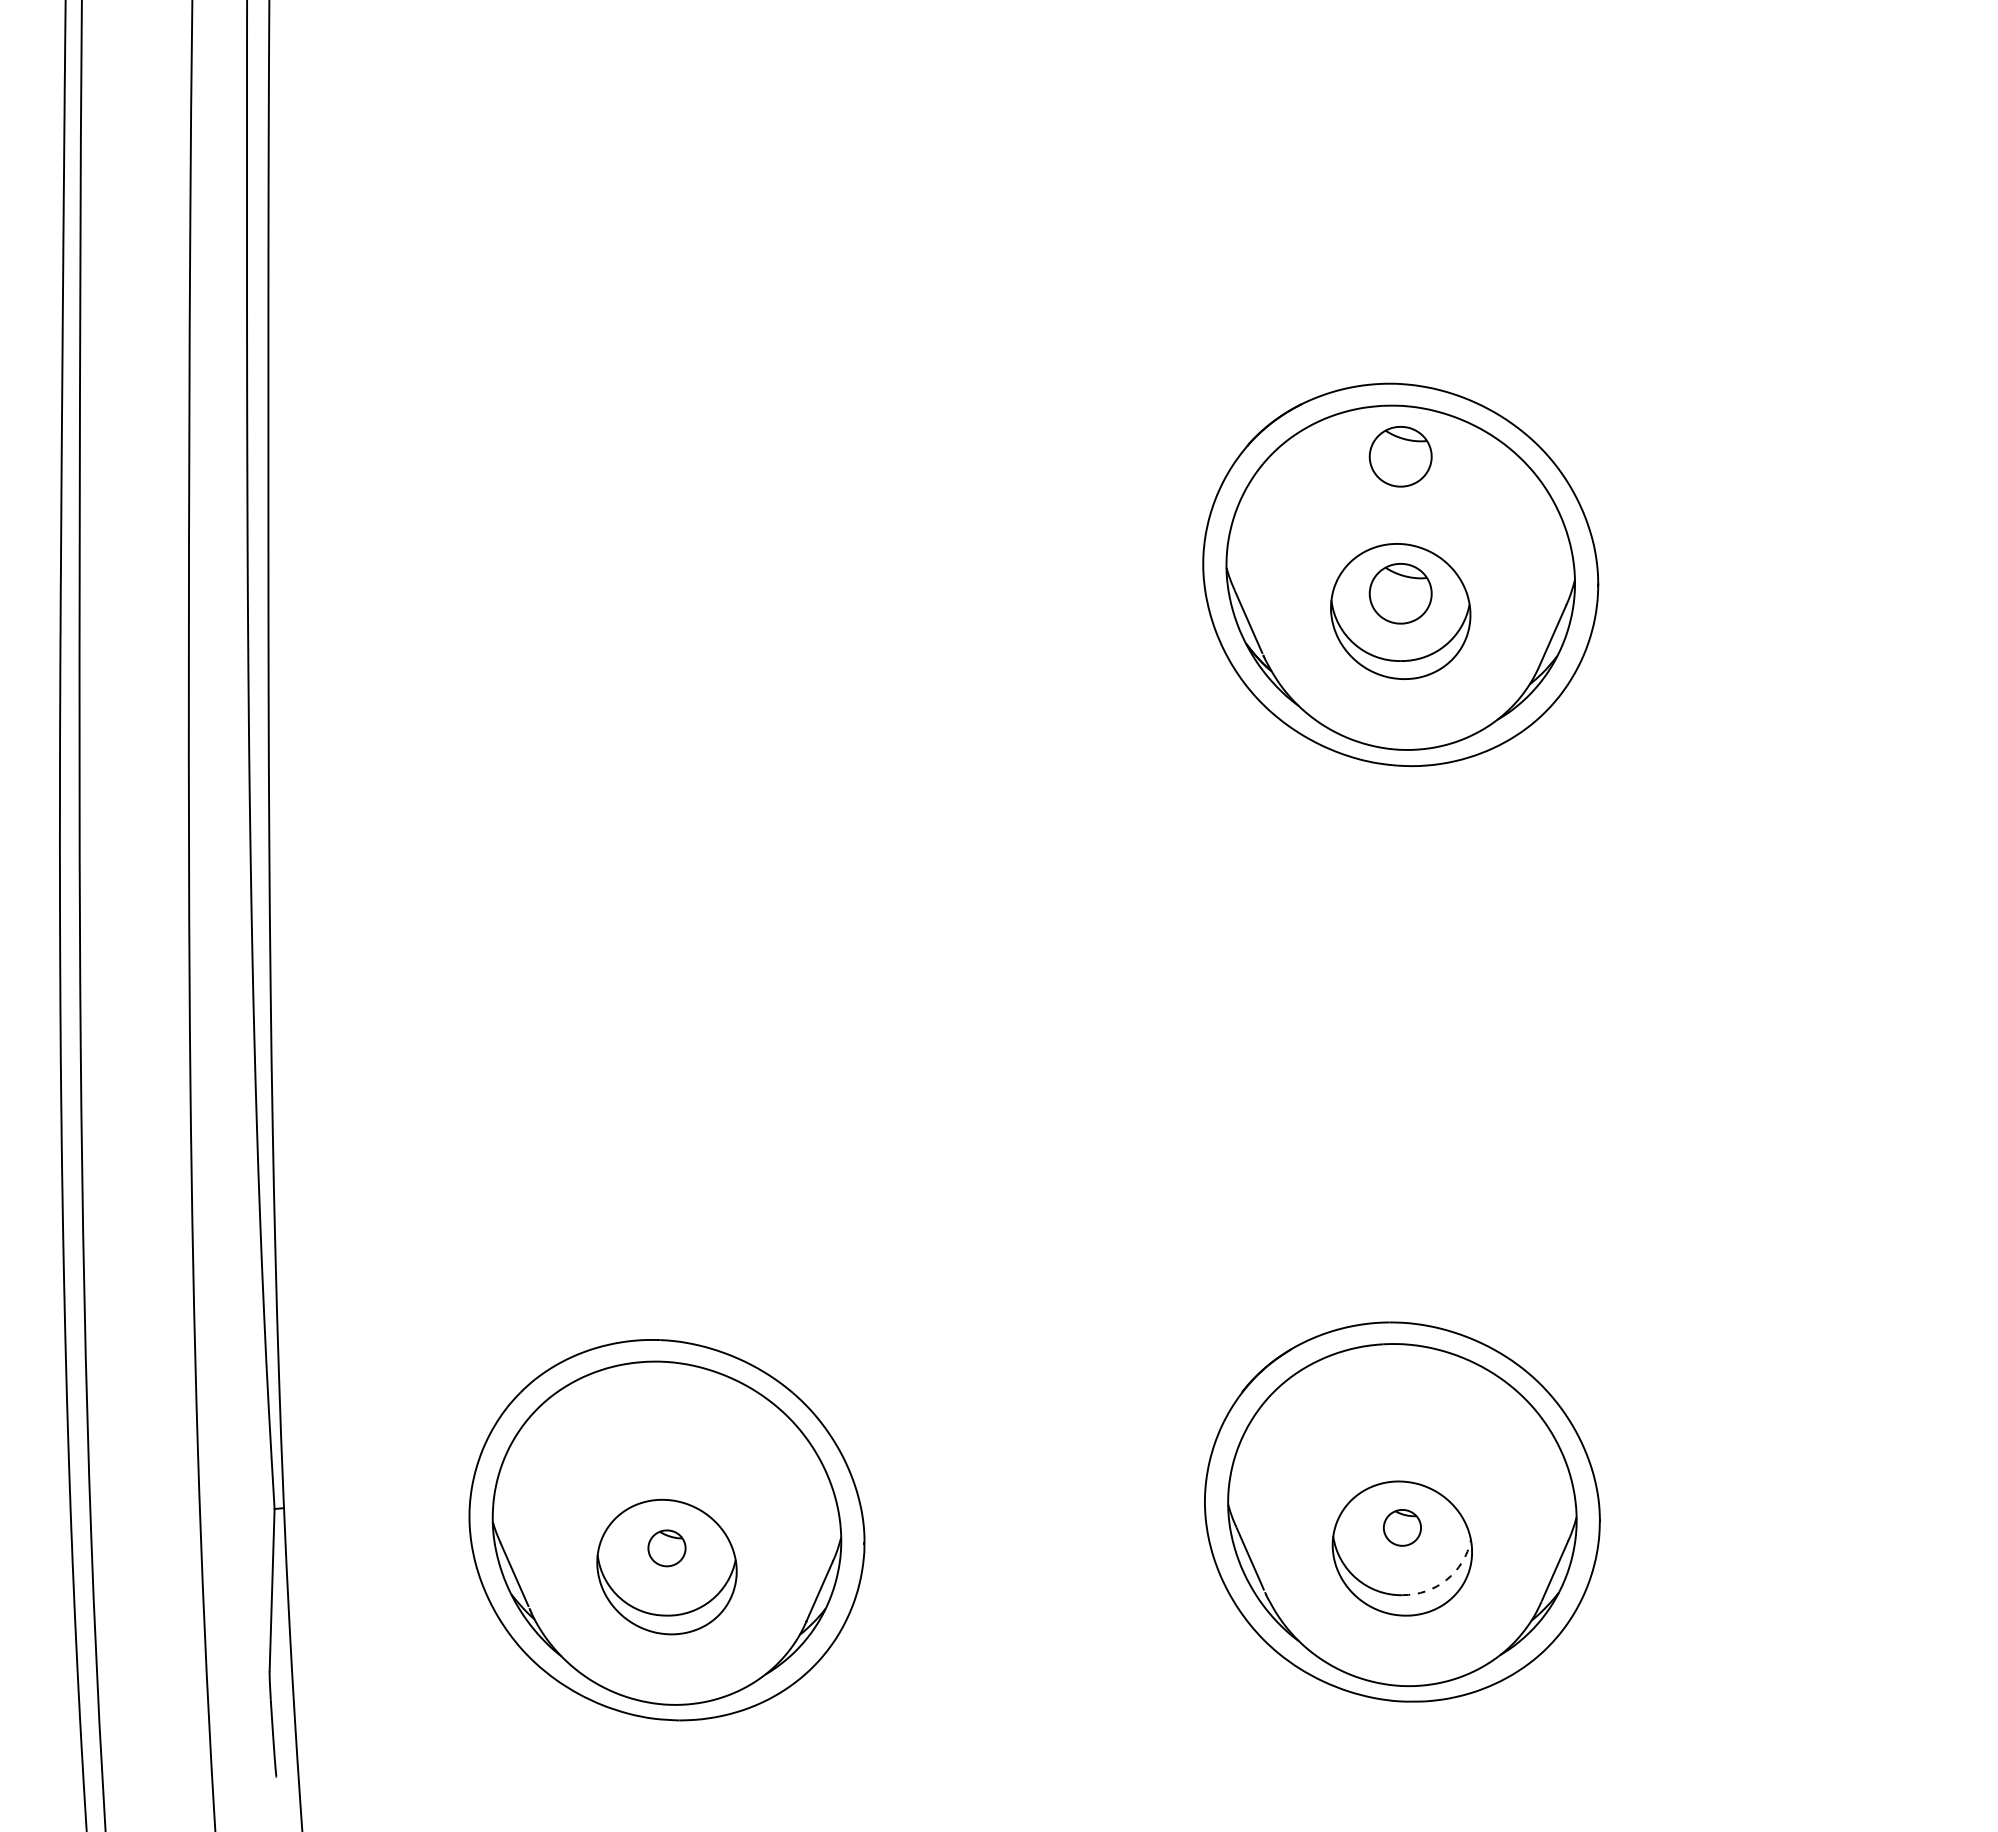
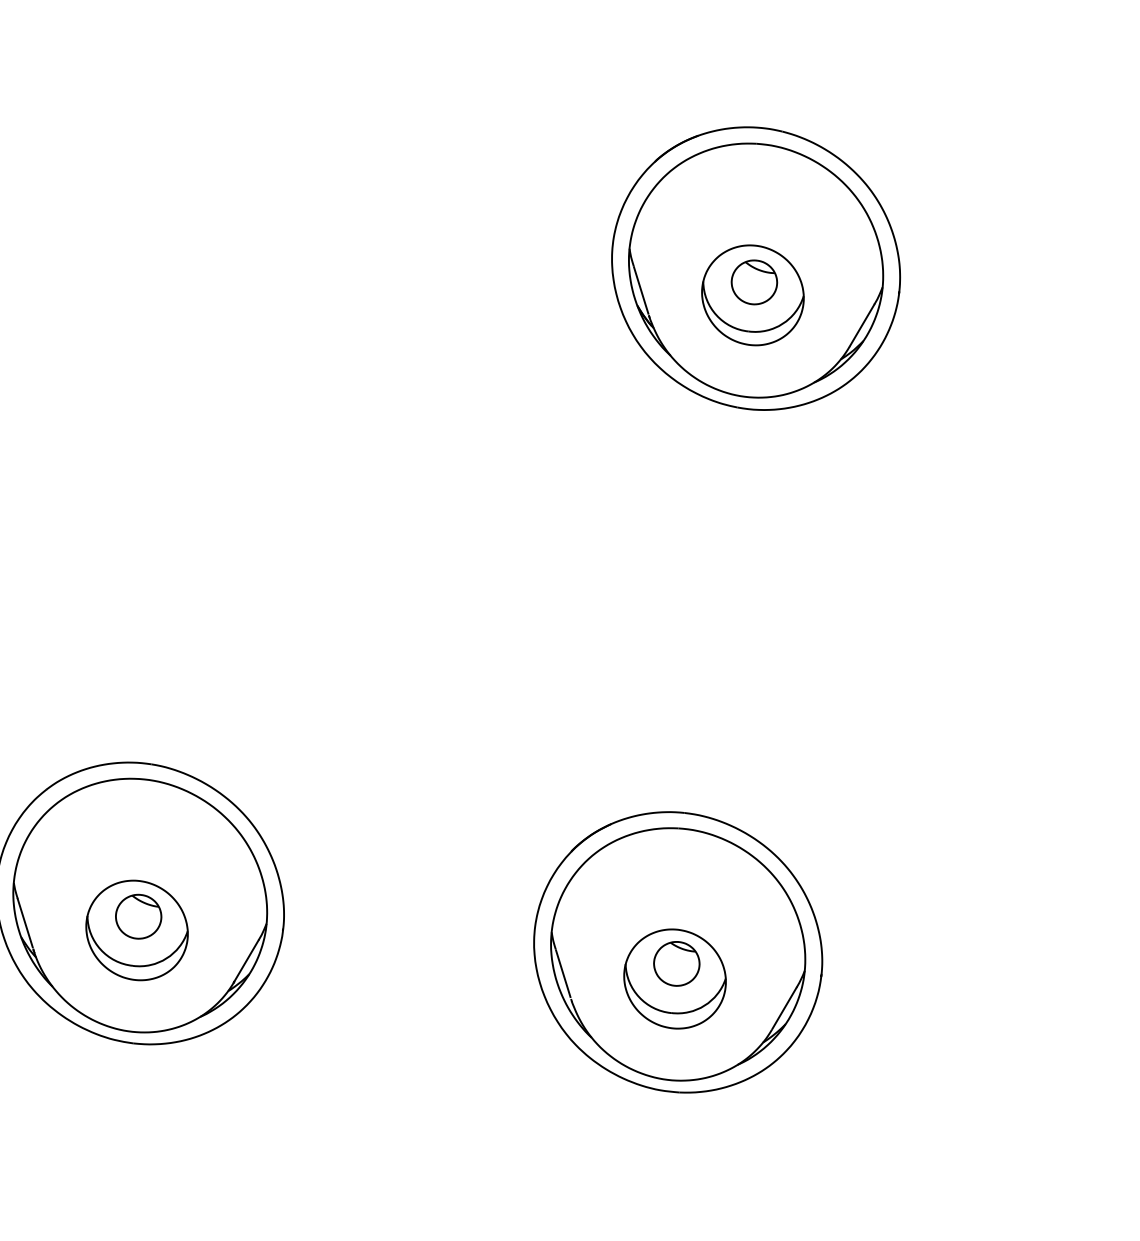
part: (1400, 456) -> (765, 182), removed
part: (1402, 1527) -> (676, 963), size x1.67
part: (666, 1548) -> (138, 916), size x1.67
arc: (1446, 1579) -> (704, 1005), dashed -> solid

